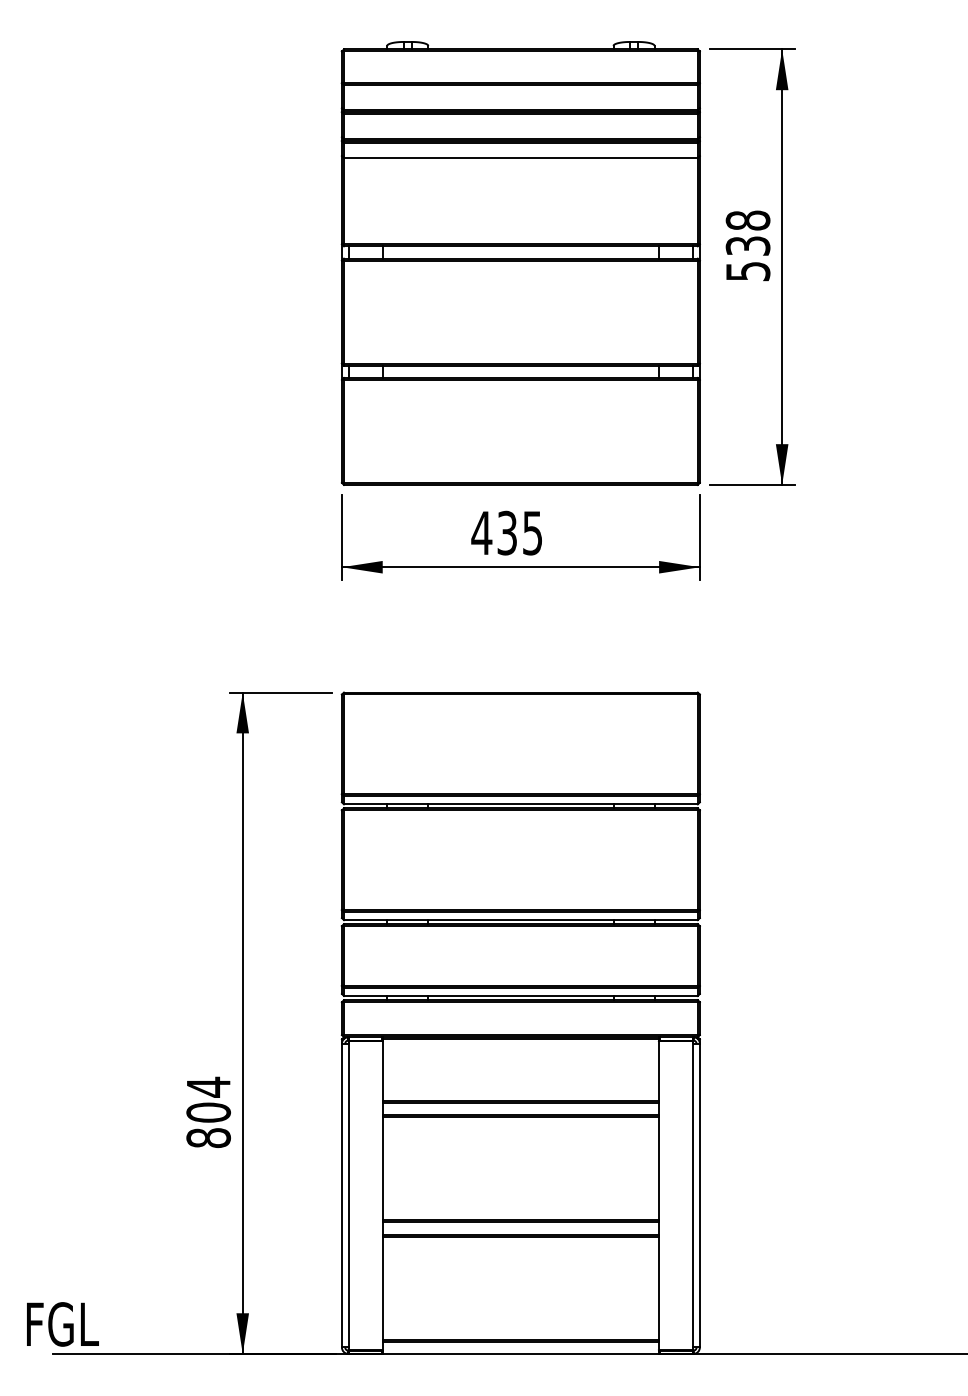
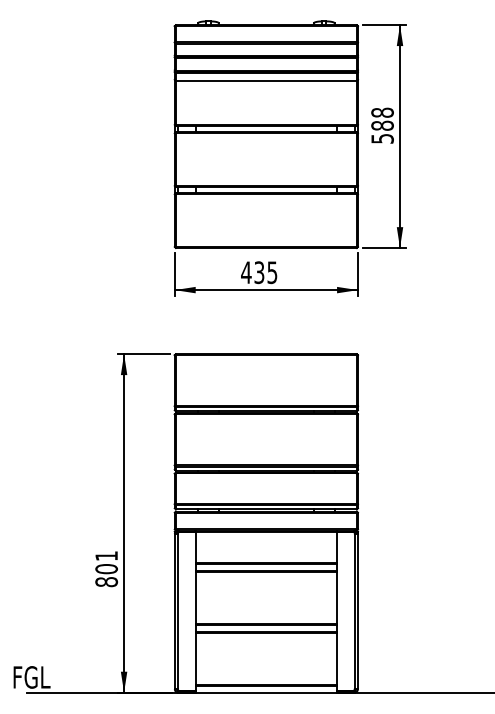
text: (747, 245) -> (382, 125), 538 -> 588
text: (208, 1086) -> (106, 555), 804 -> 801

